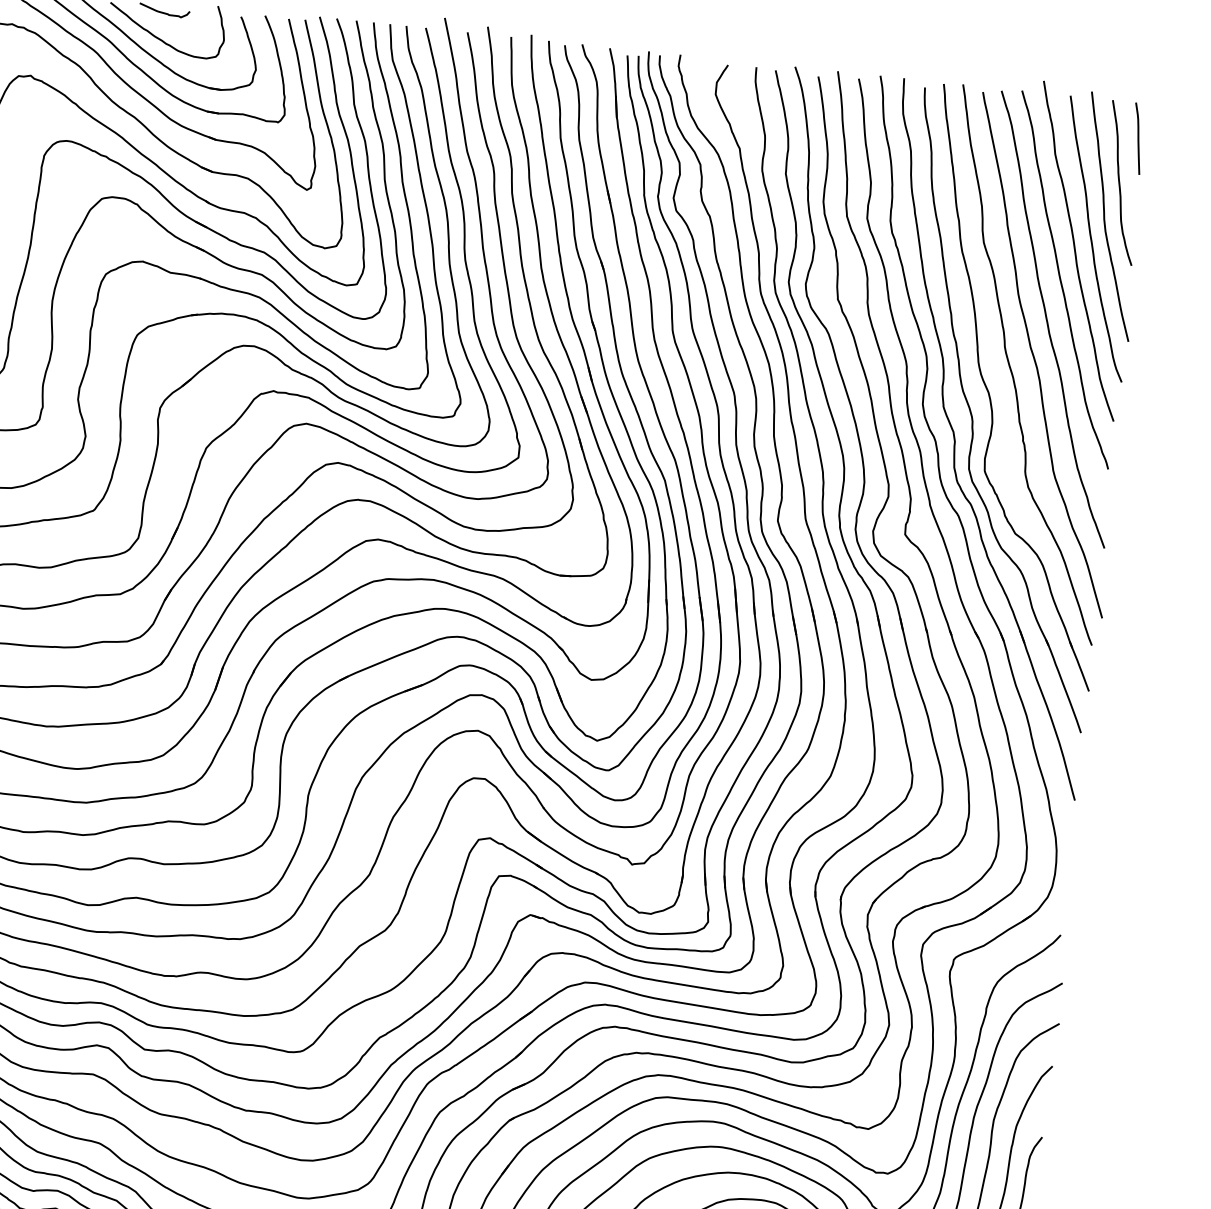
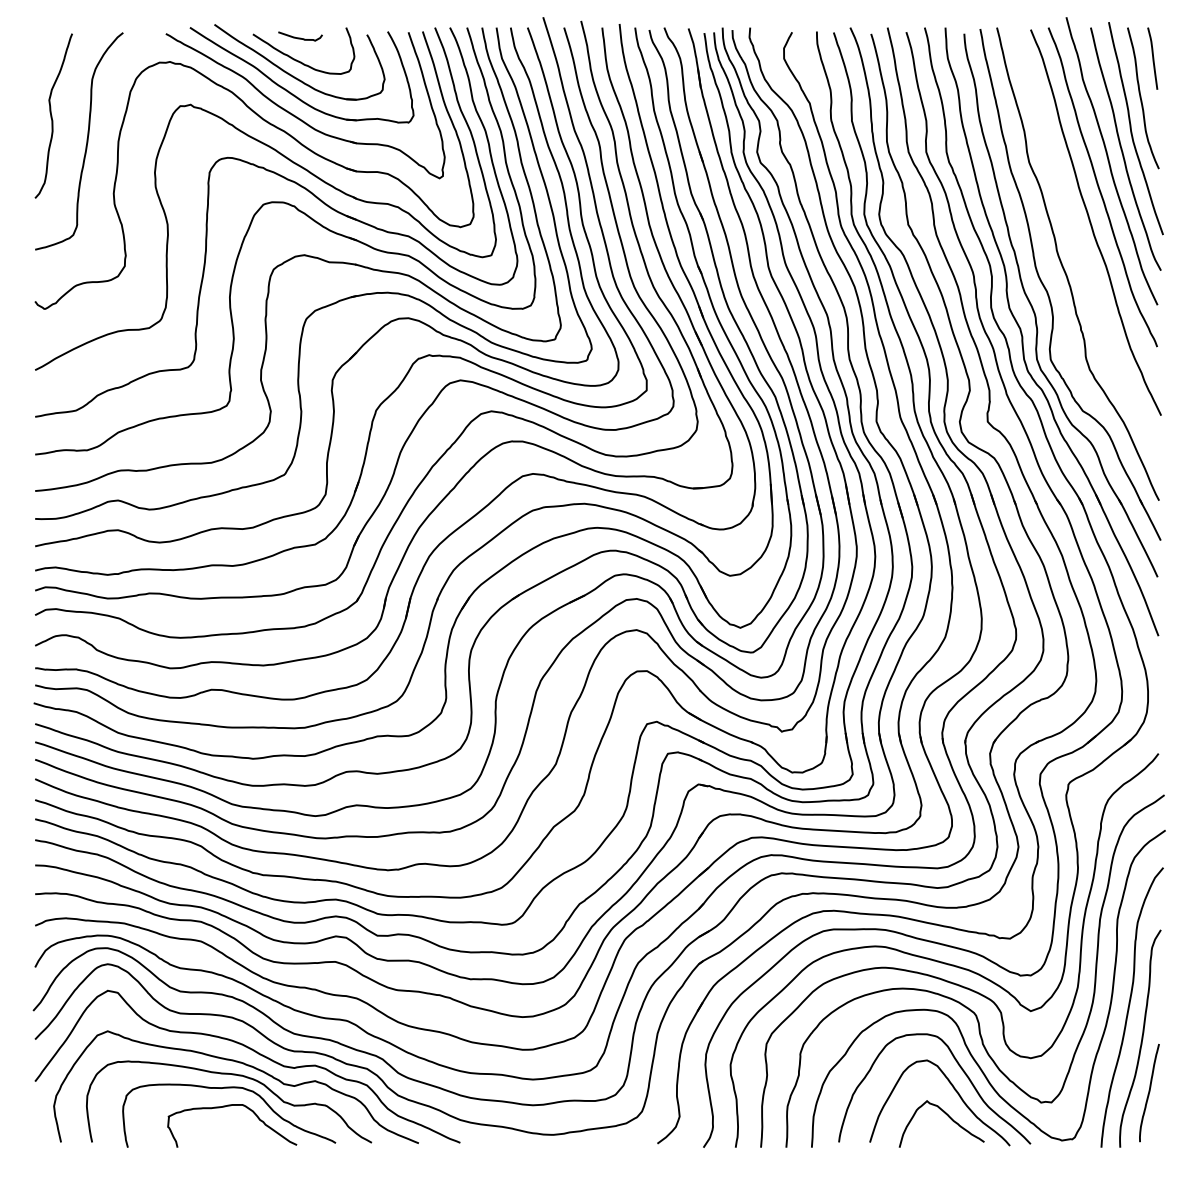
curve: (1035, 358) -> (1084, 257), removed

